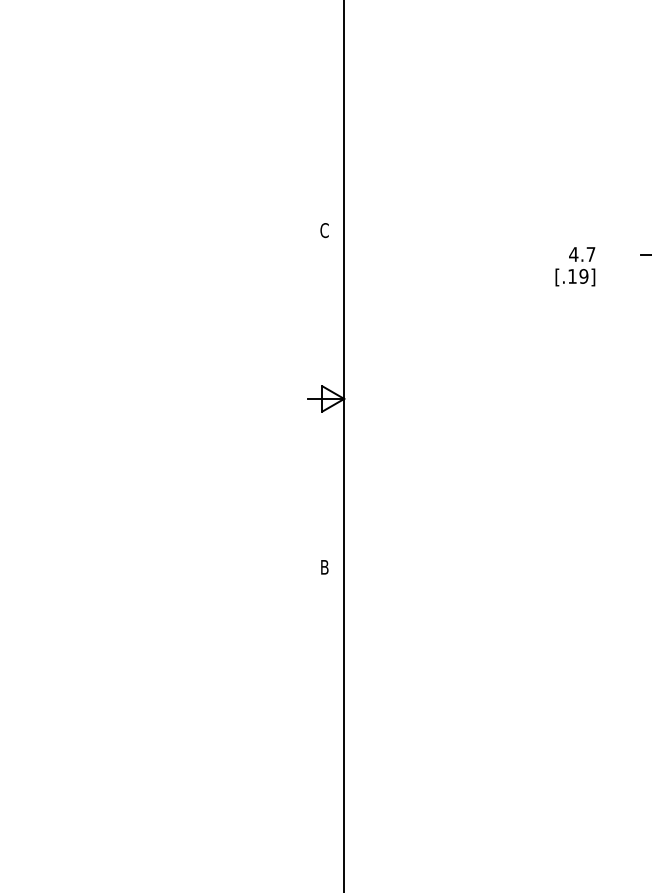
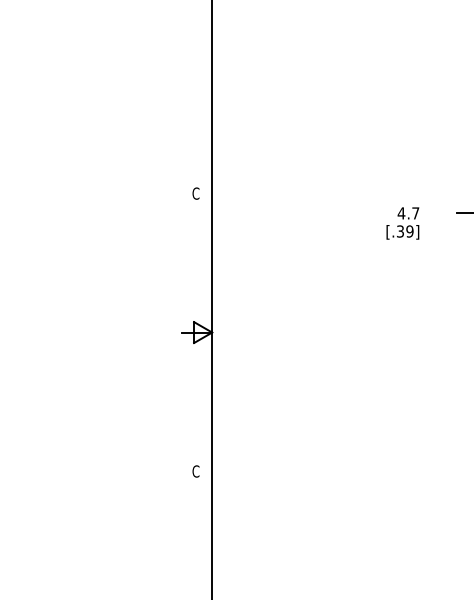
text: (572, 276) -> (400, 231), [.19] -> [.39]
text: (324, 566) -> (195, 470), B -> C

